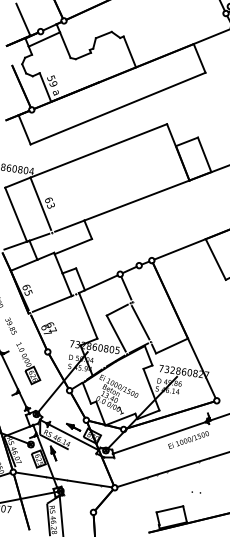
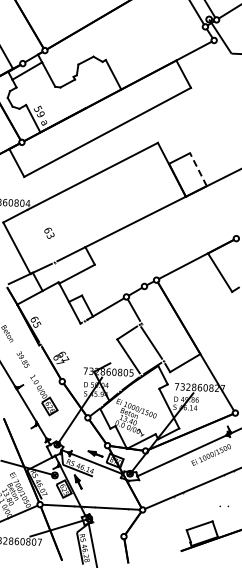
line: (204, 154) -> (198, 169), solid -> dashed
line: (40, 203) -> (40, 234), removed
line: (51, 304) -> (61, 333), removed
line: (87, 315) -> (98, 341), removed

